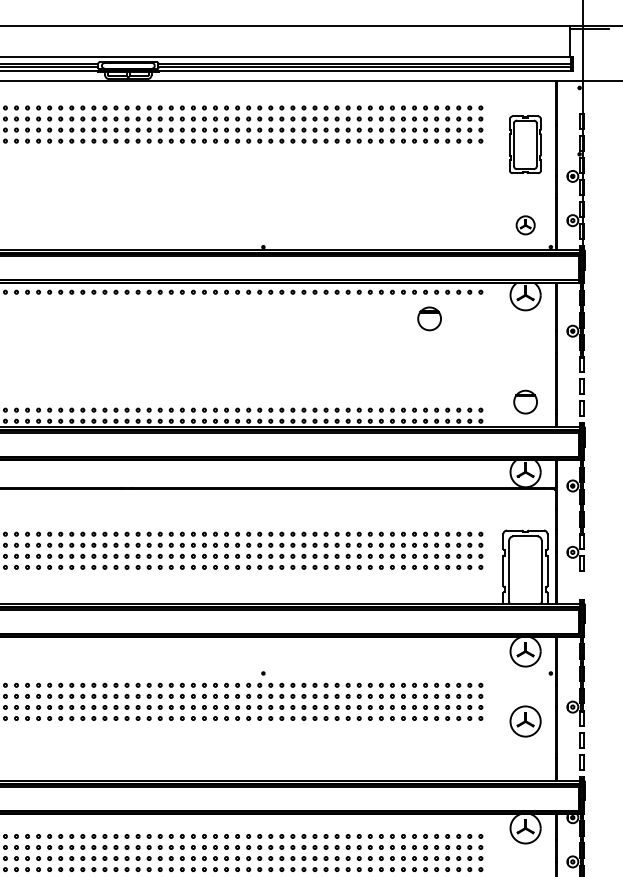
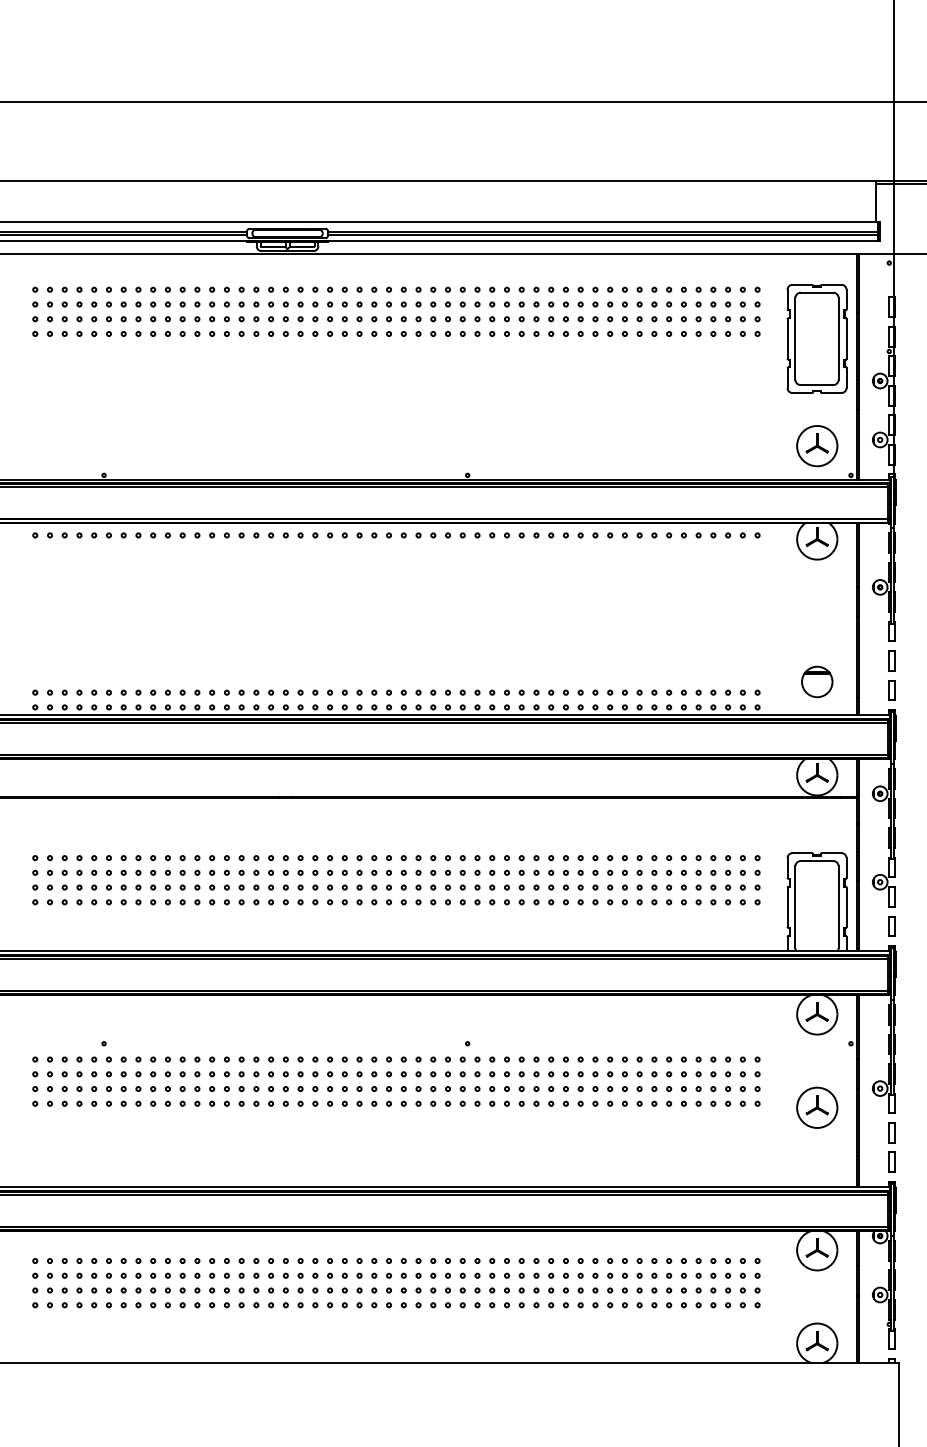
part: (525, 144) -> (816, 338), size x1.43
part: (525, 225) -> (817, 446), size x1.67
part: (429, 318) -> (689, 570), removed
part: (581, 585) -> (891, 926), added

